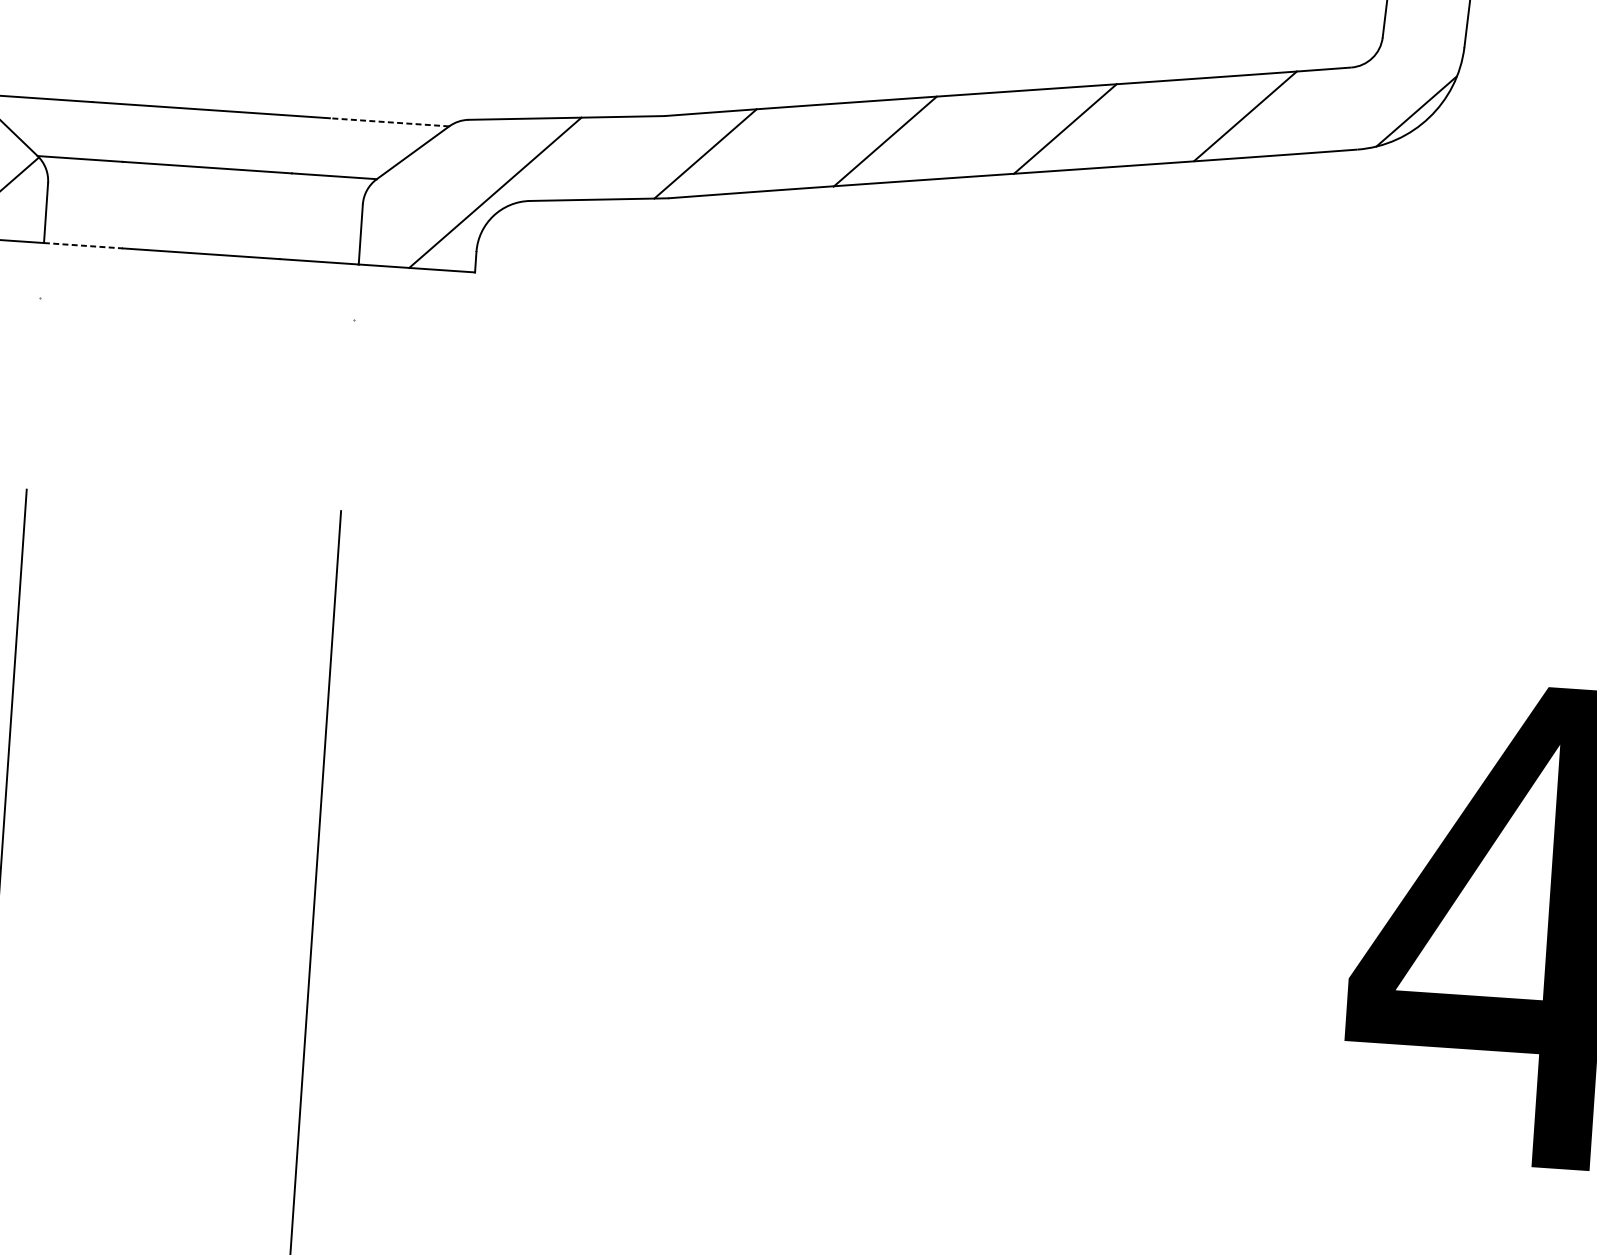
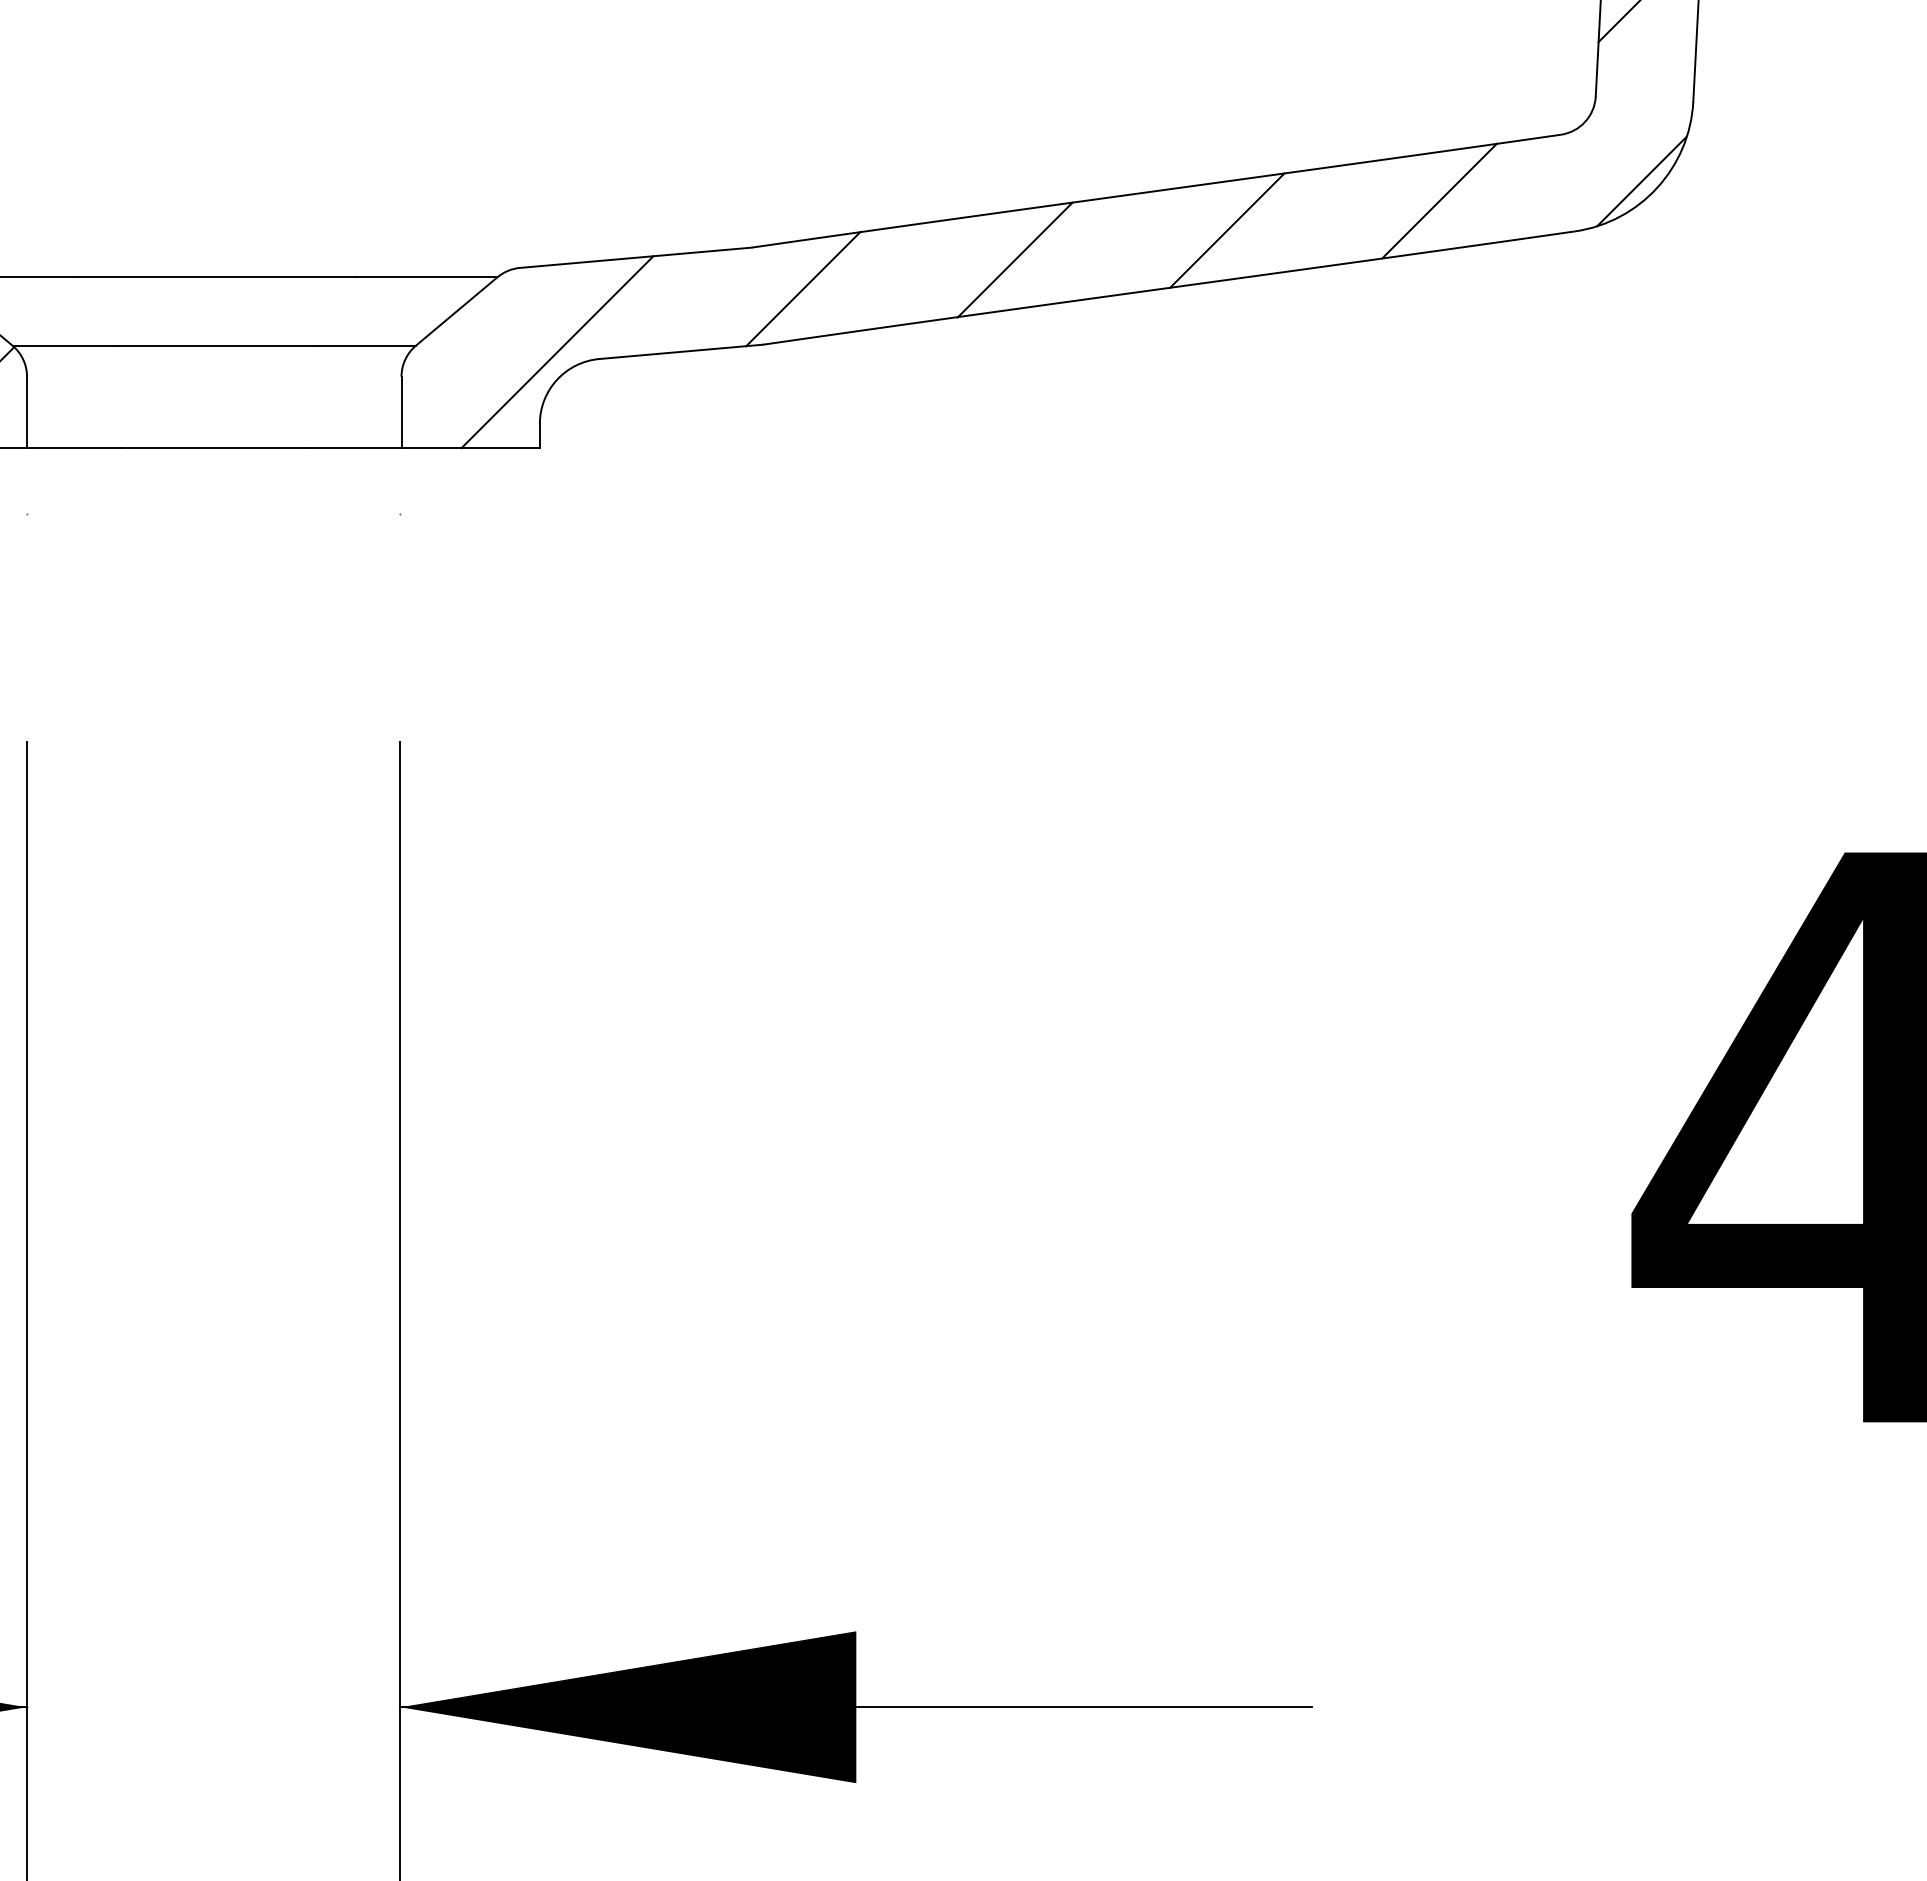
line: (389, 122) -> (426, 277), dashed -> solid
line: (83, 246) -> (73, 448), dashed -> solid

